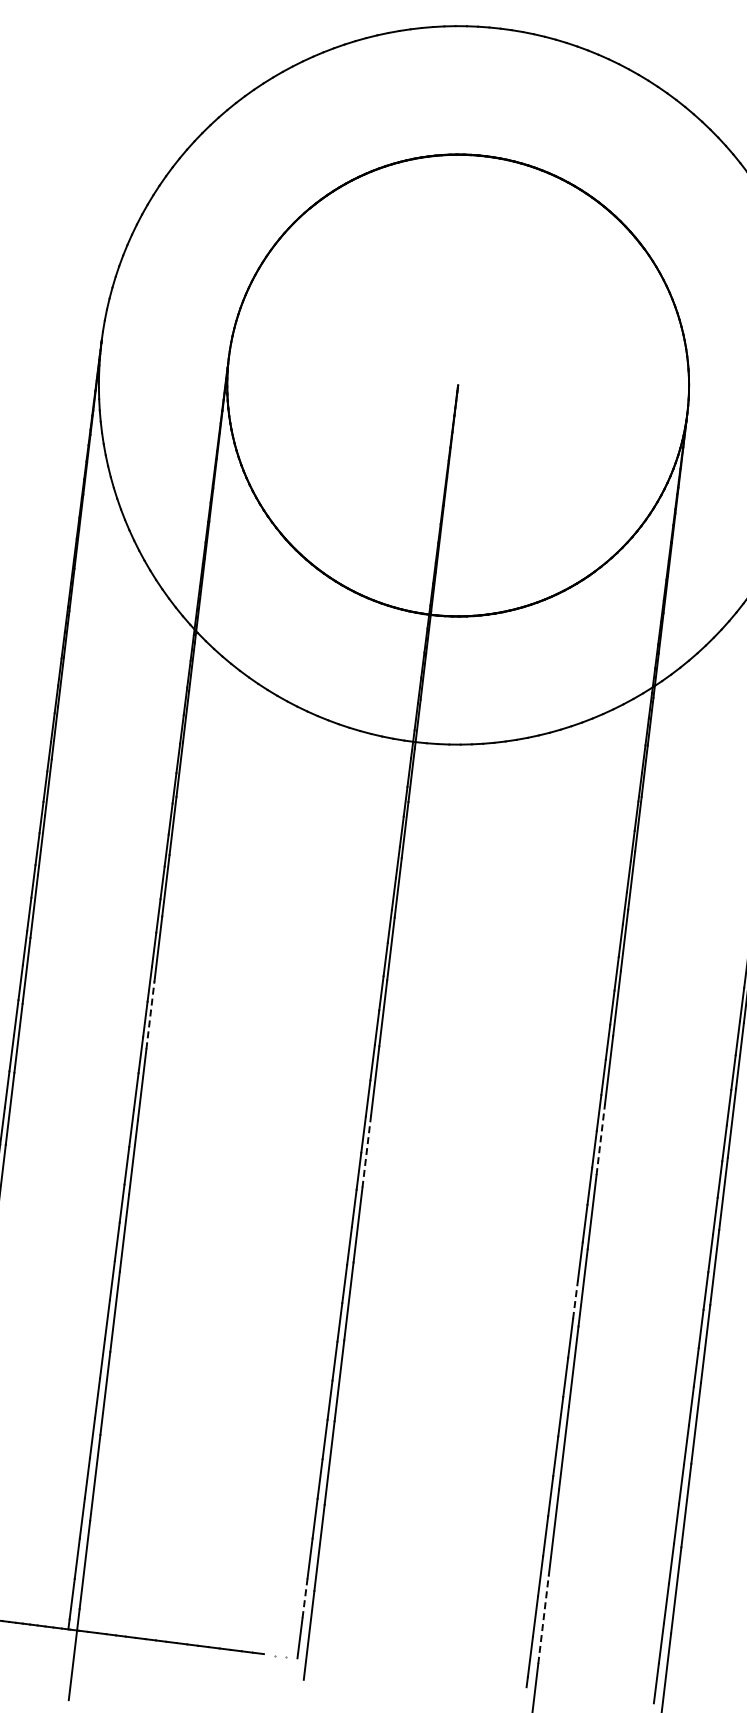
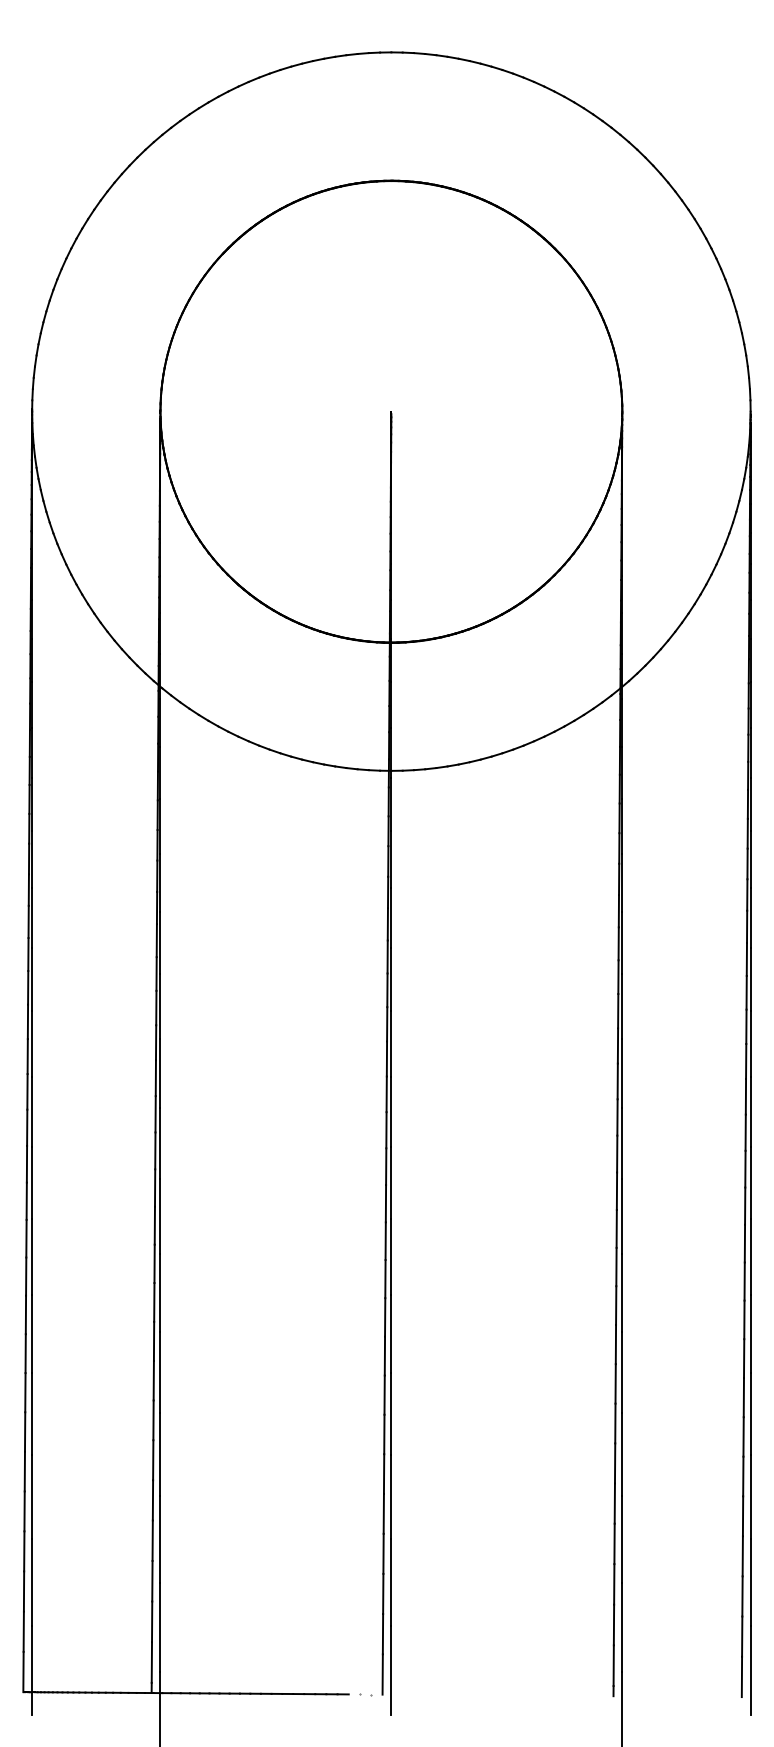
line: (150, 1015) -> (160, 1073), dashed -> solid
line: (600, 1139) -> (622, 1143), dashed -> solid
line: (366, 1151) -> (391, 1183), dashed -> solid
line: (575, 1299) -> (616, 1305), dashed -> solid
line: (304, 1598) -> (382, 1634), dashed -> solid
line: (543, 1620) -> (622, 1627), dashed -> solid

